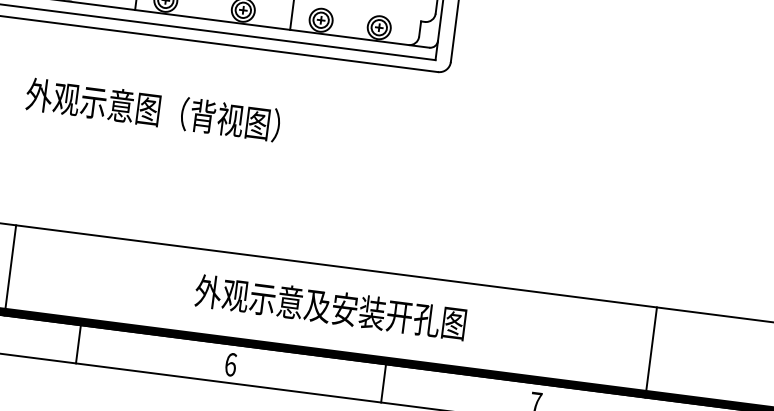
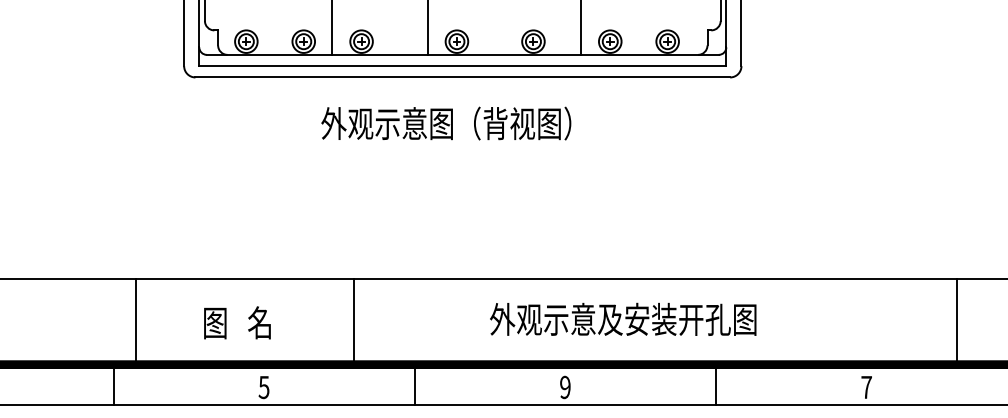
text: (153, 109) -> (446, 123), moved
line: (10, 269) -> (353, 322), moved
text: (331, 306) -> (623, 318), moved
line: (651, 351) -> (957, 322), moved
text: (230, 364) -> (565, 387), 6 -> 9

